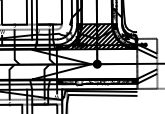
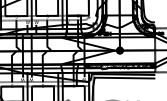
hatch: (95, 36) -> (118, 26), removed

